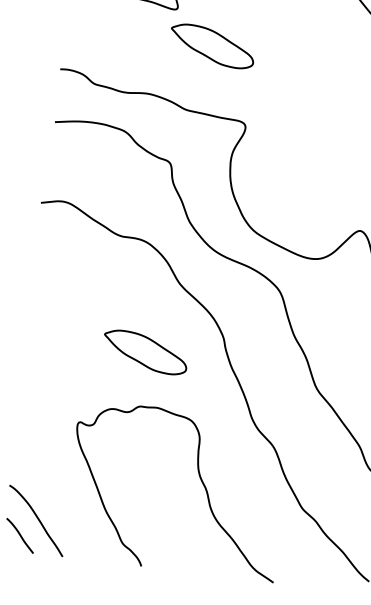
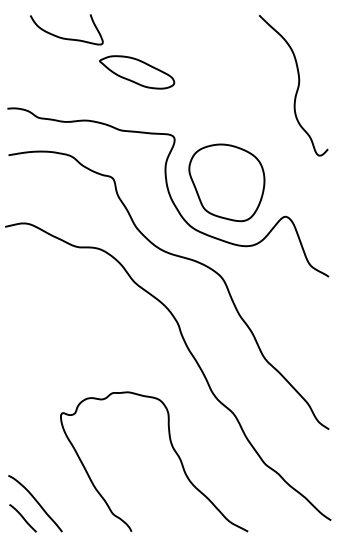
part: (298, 183) -> (226, 182), added
part: (145, 352) -> (112, 345), removed

